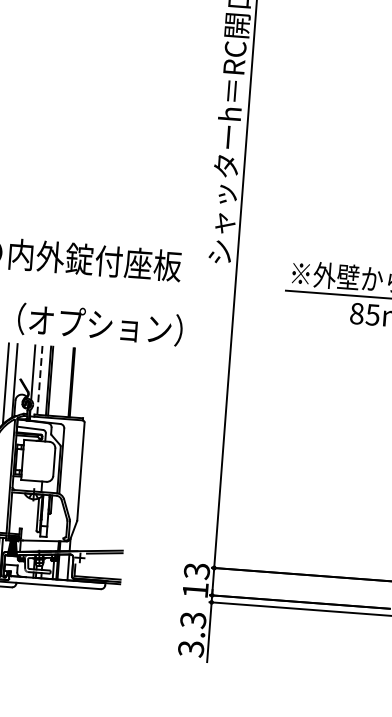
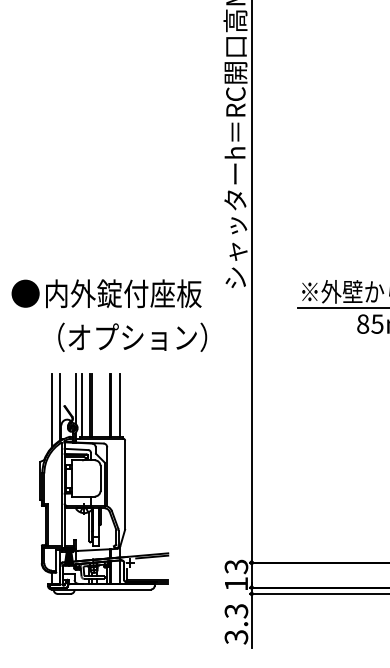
text: (100, 323) -> (132, 336), moved
line: (40, 381) -> (82, 406), dashed -> solid
line: (82, 383) -> (120, 405), added

